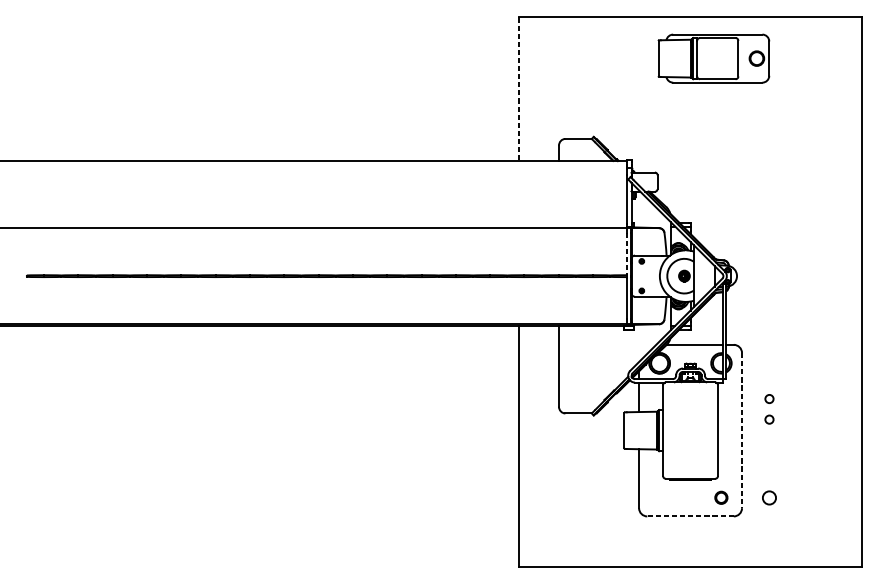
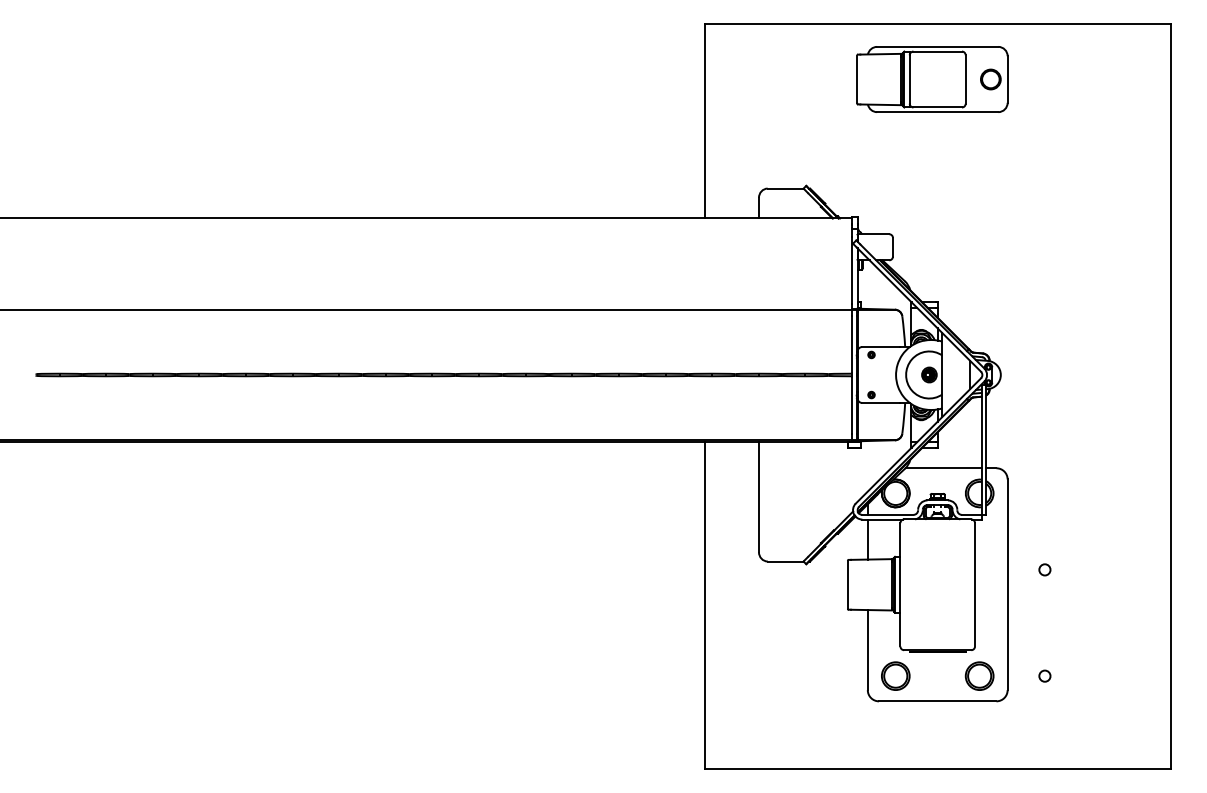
part: (713, 58) -> (932, 79), moved
line: (518, 89) -> (704, 121), dashed -> solid
line: (627, 254) -> (851, 345), dashed -> solid
circle: (769, 398) -> (1044, 541), removed
line: (741, 431) -> (1007, 585), dashed -> solid
part: (659, 497) -> (895, 675), added
part: (721, 497) -> (979, 675), size x1.67
circle: (769, 497) -> (1044, 675), size x0.62
line: (690, 516) -> (937, 701), dashed -> solid

